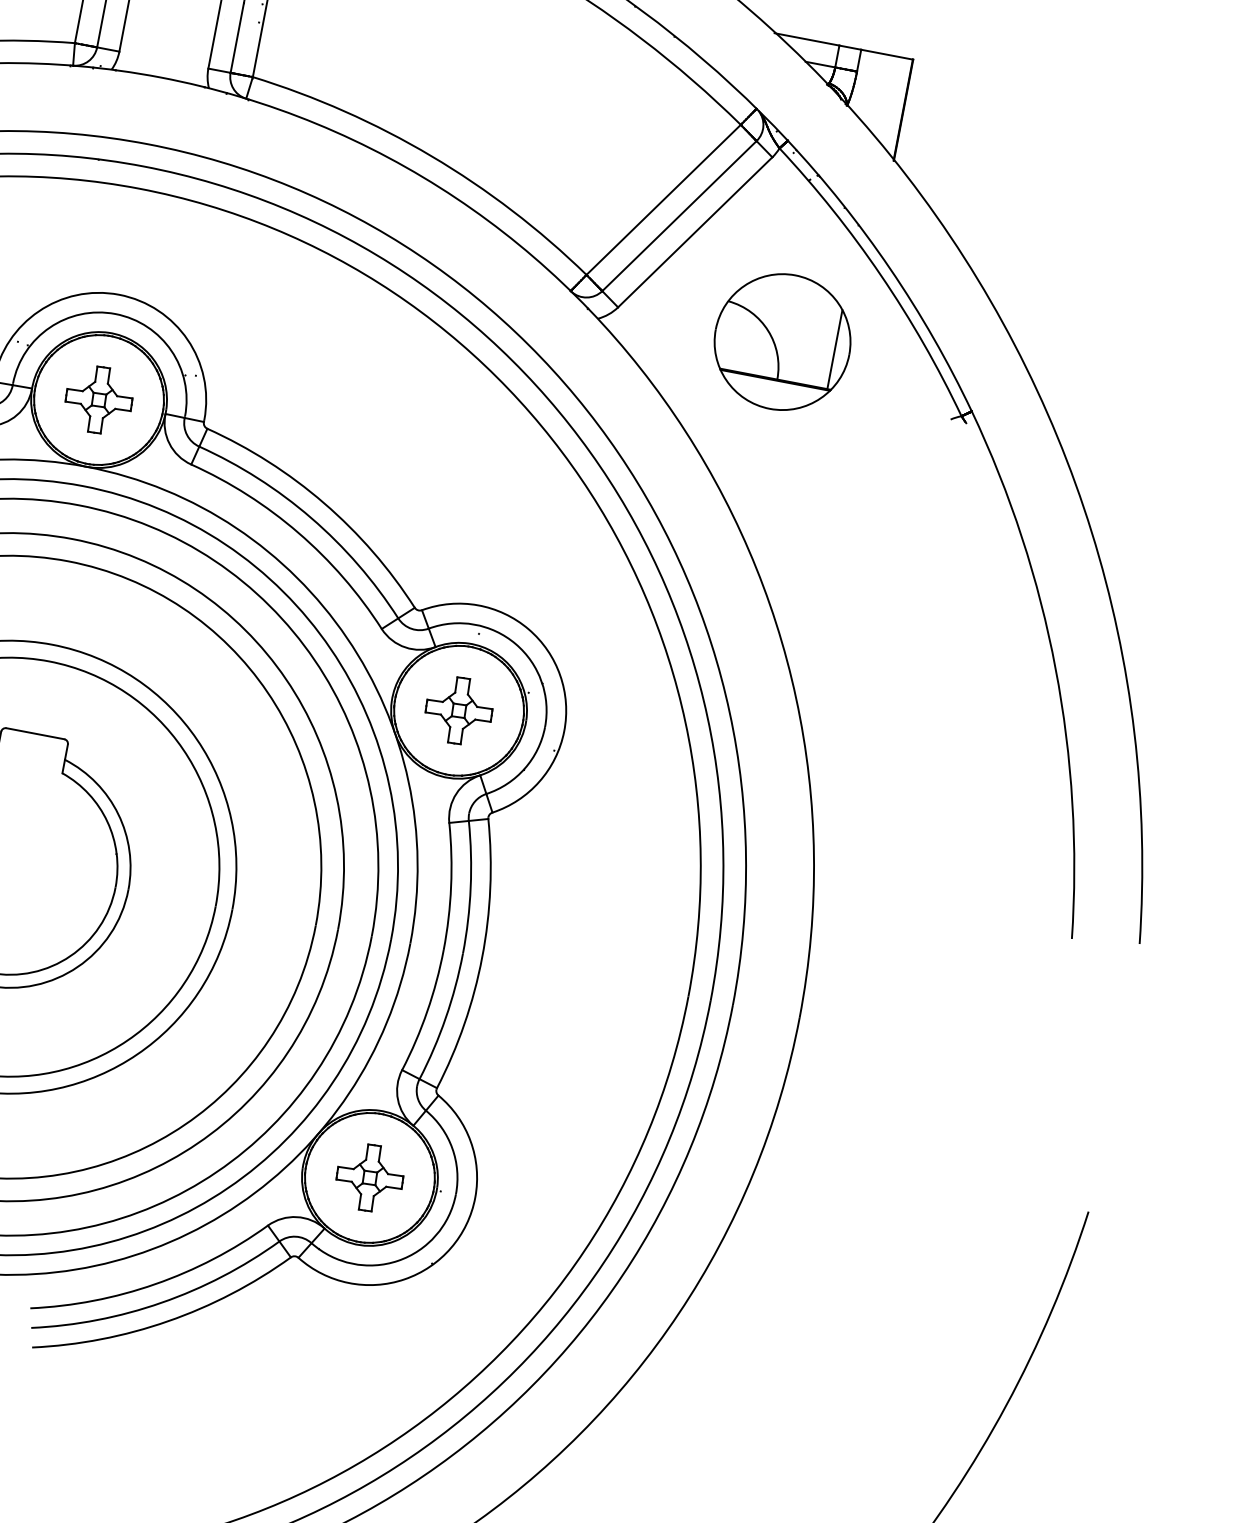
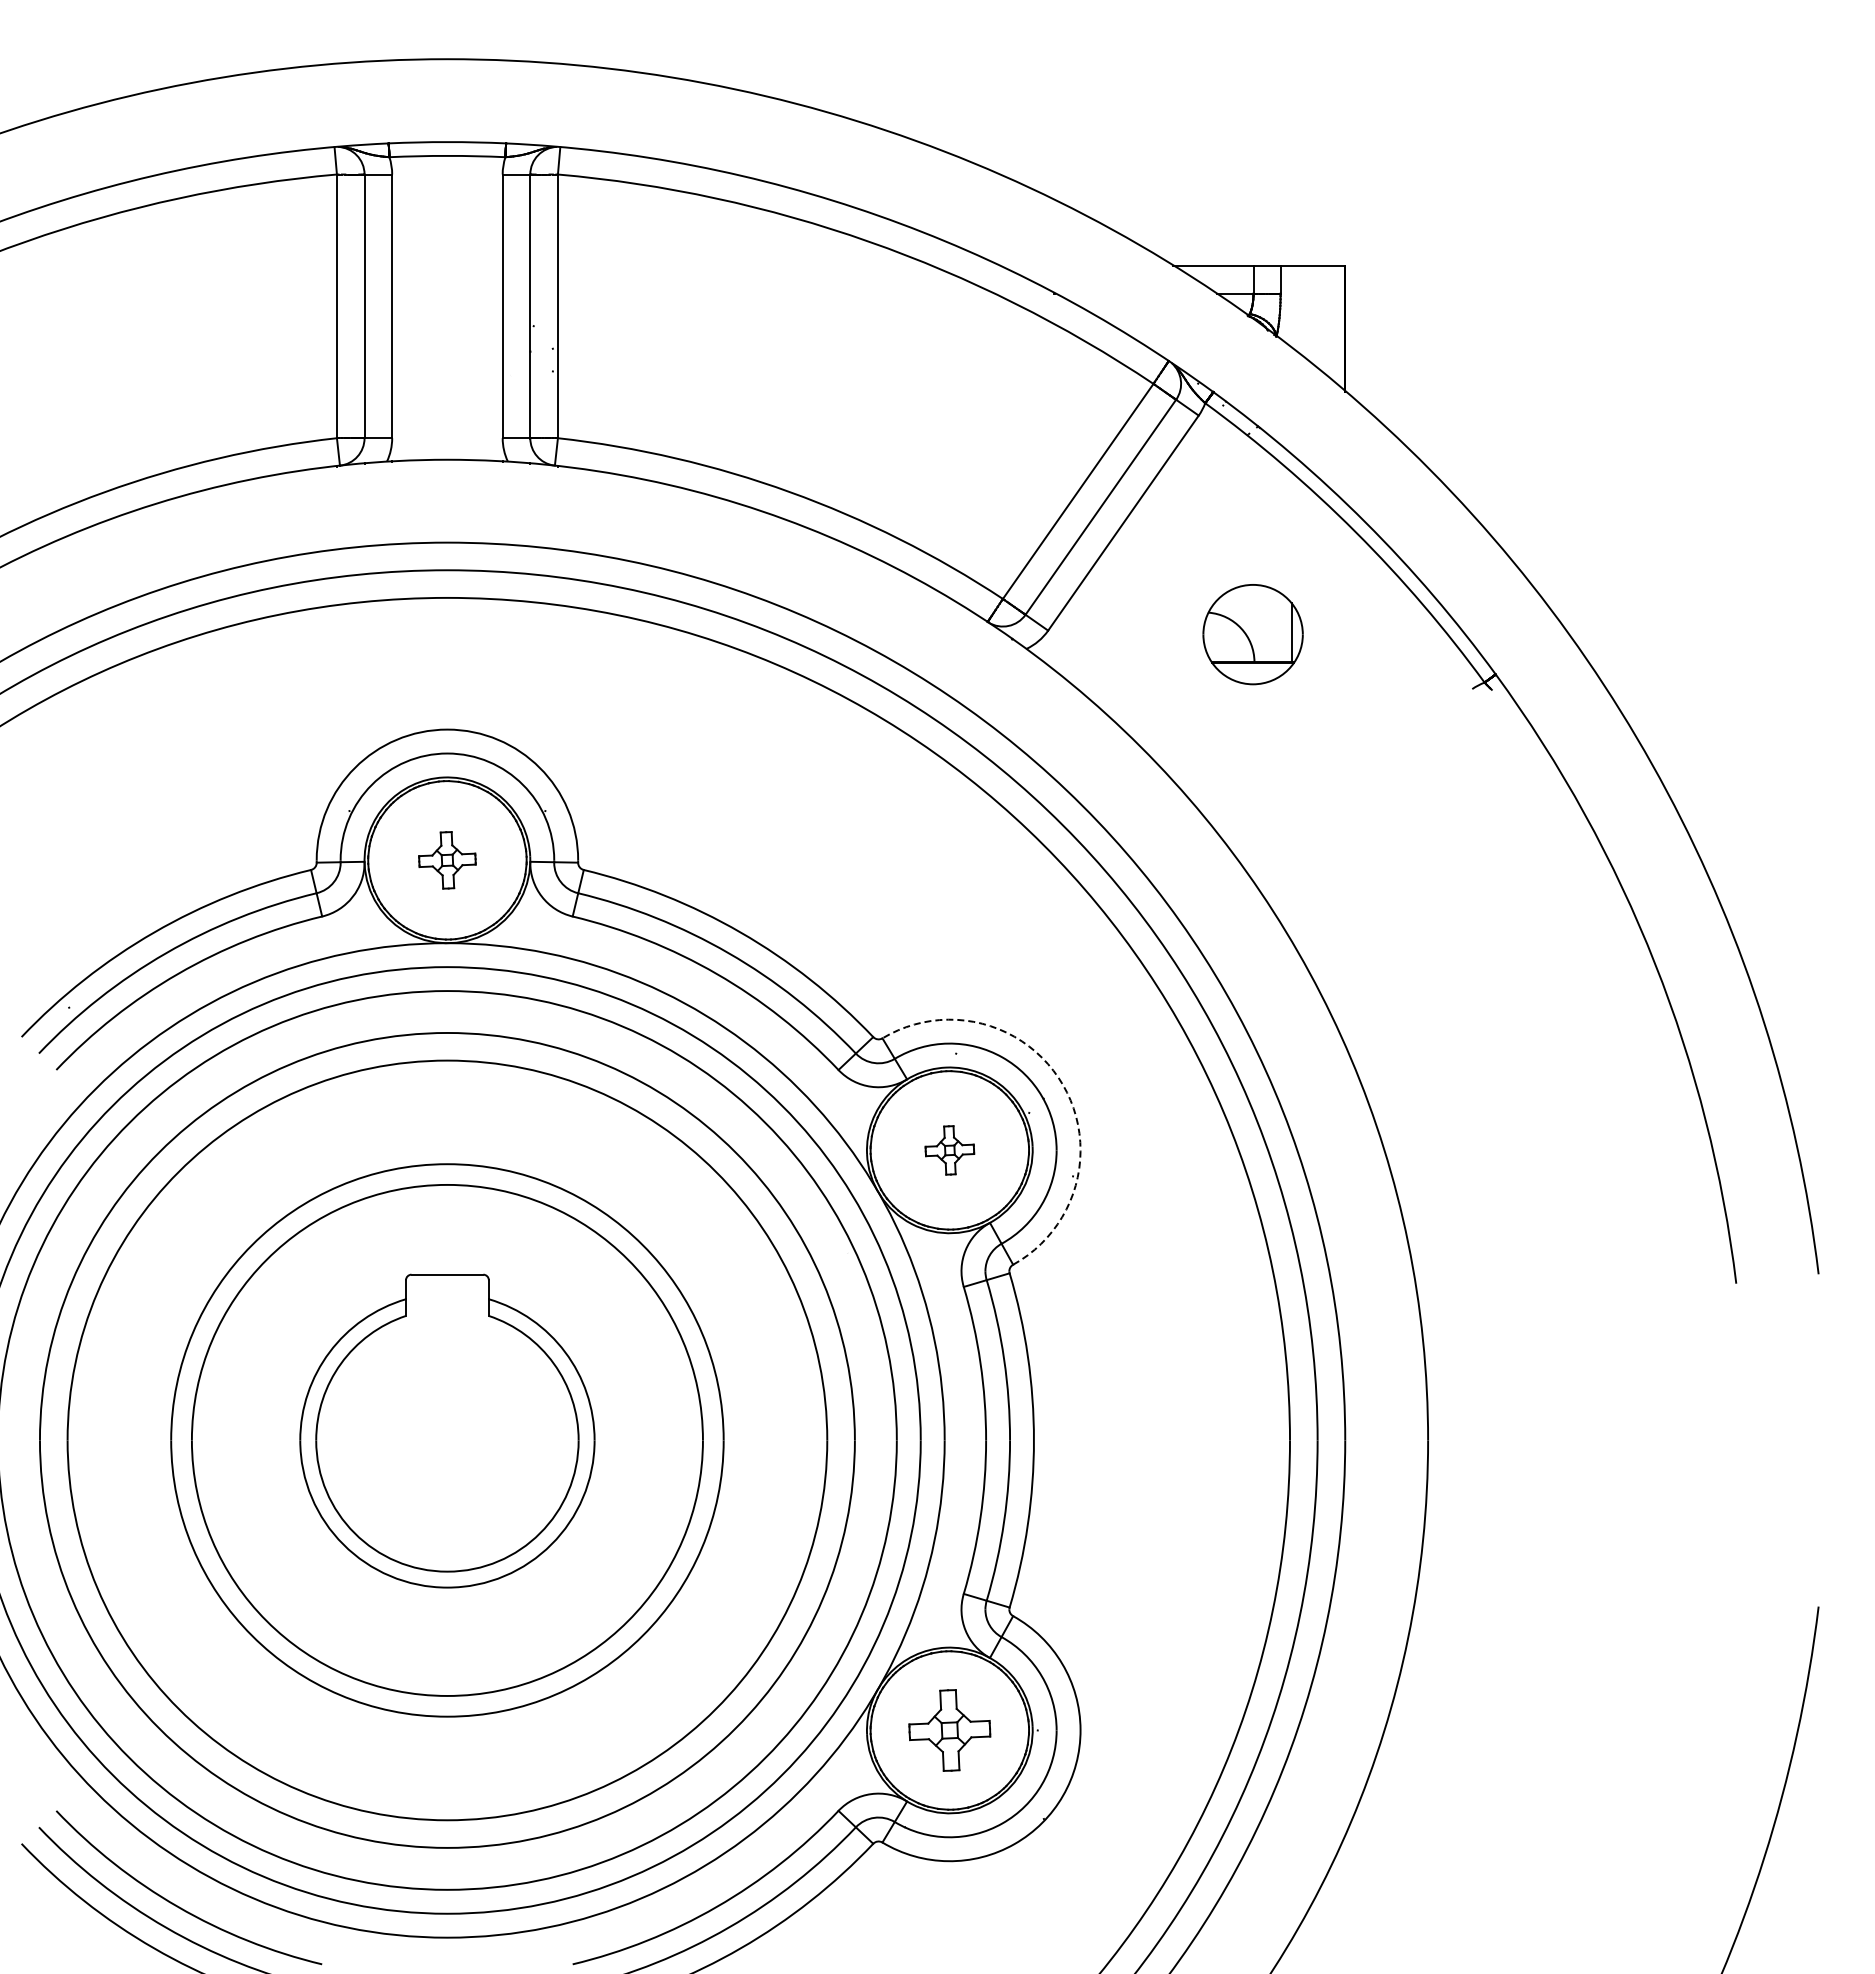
part: (782, 341) -> (1252, 634), size x0.6
part: (99, 400) -> (447, 860), size x0.7
arc: (560, 676) -> (1063, 1085), solid -> dashed
part: (458, 710) -> (949, 1150), size x0.6

